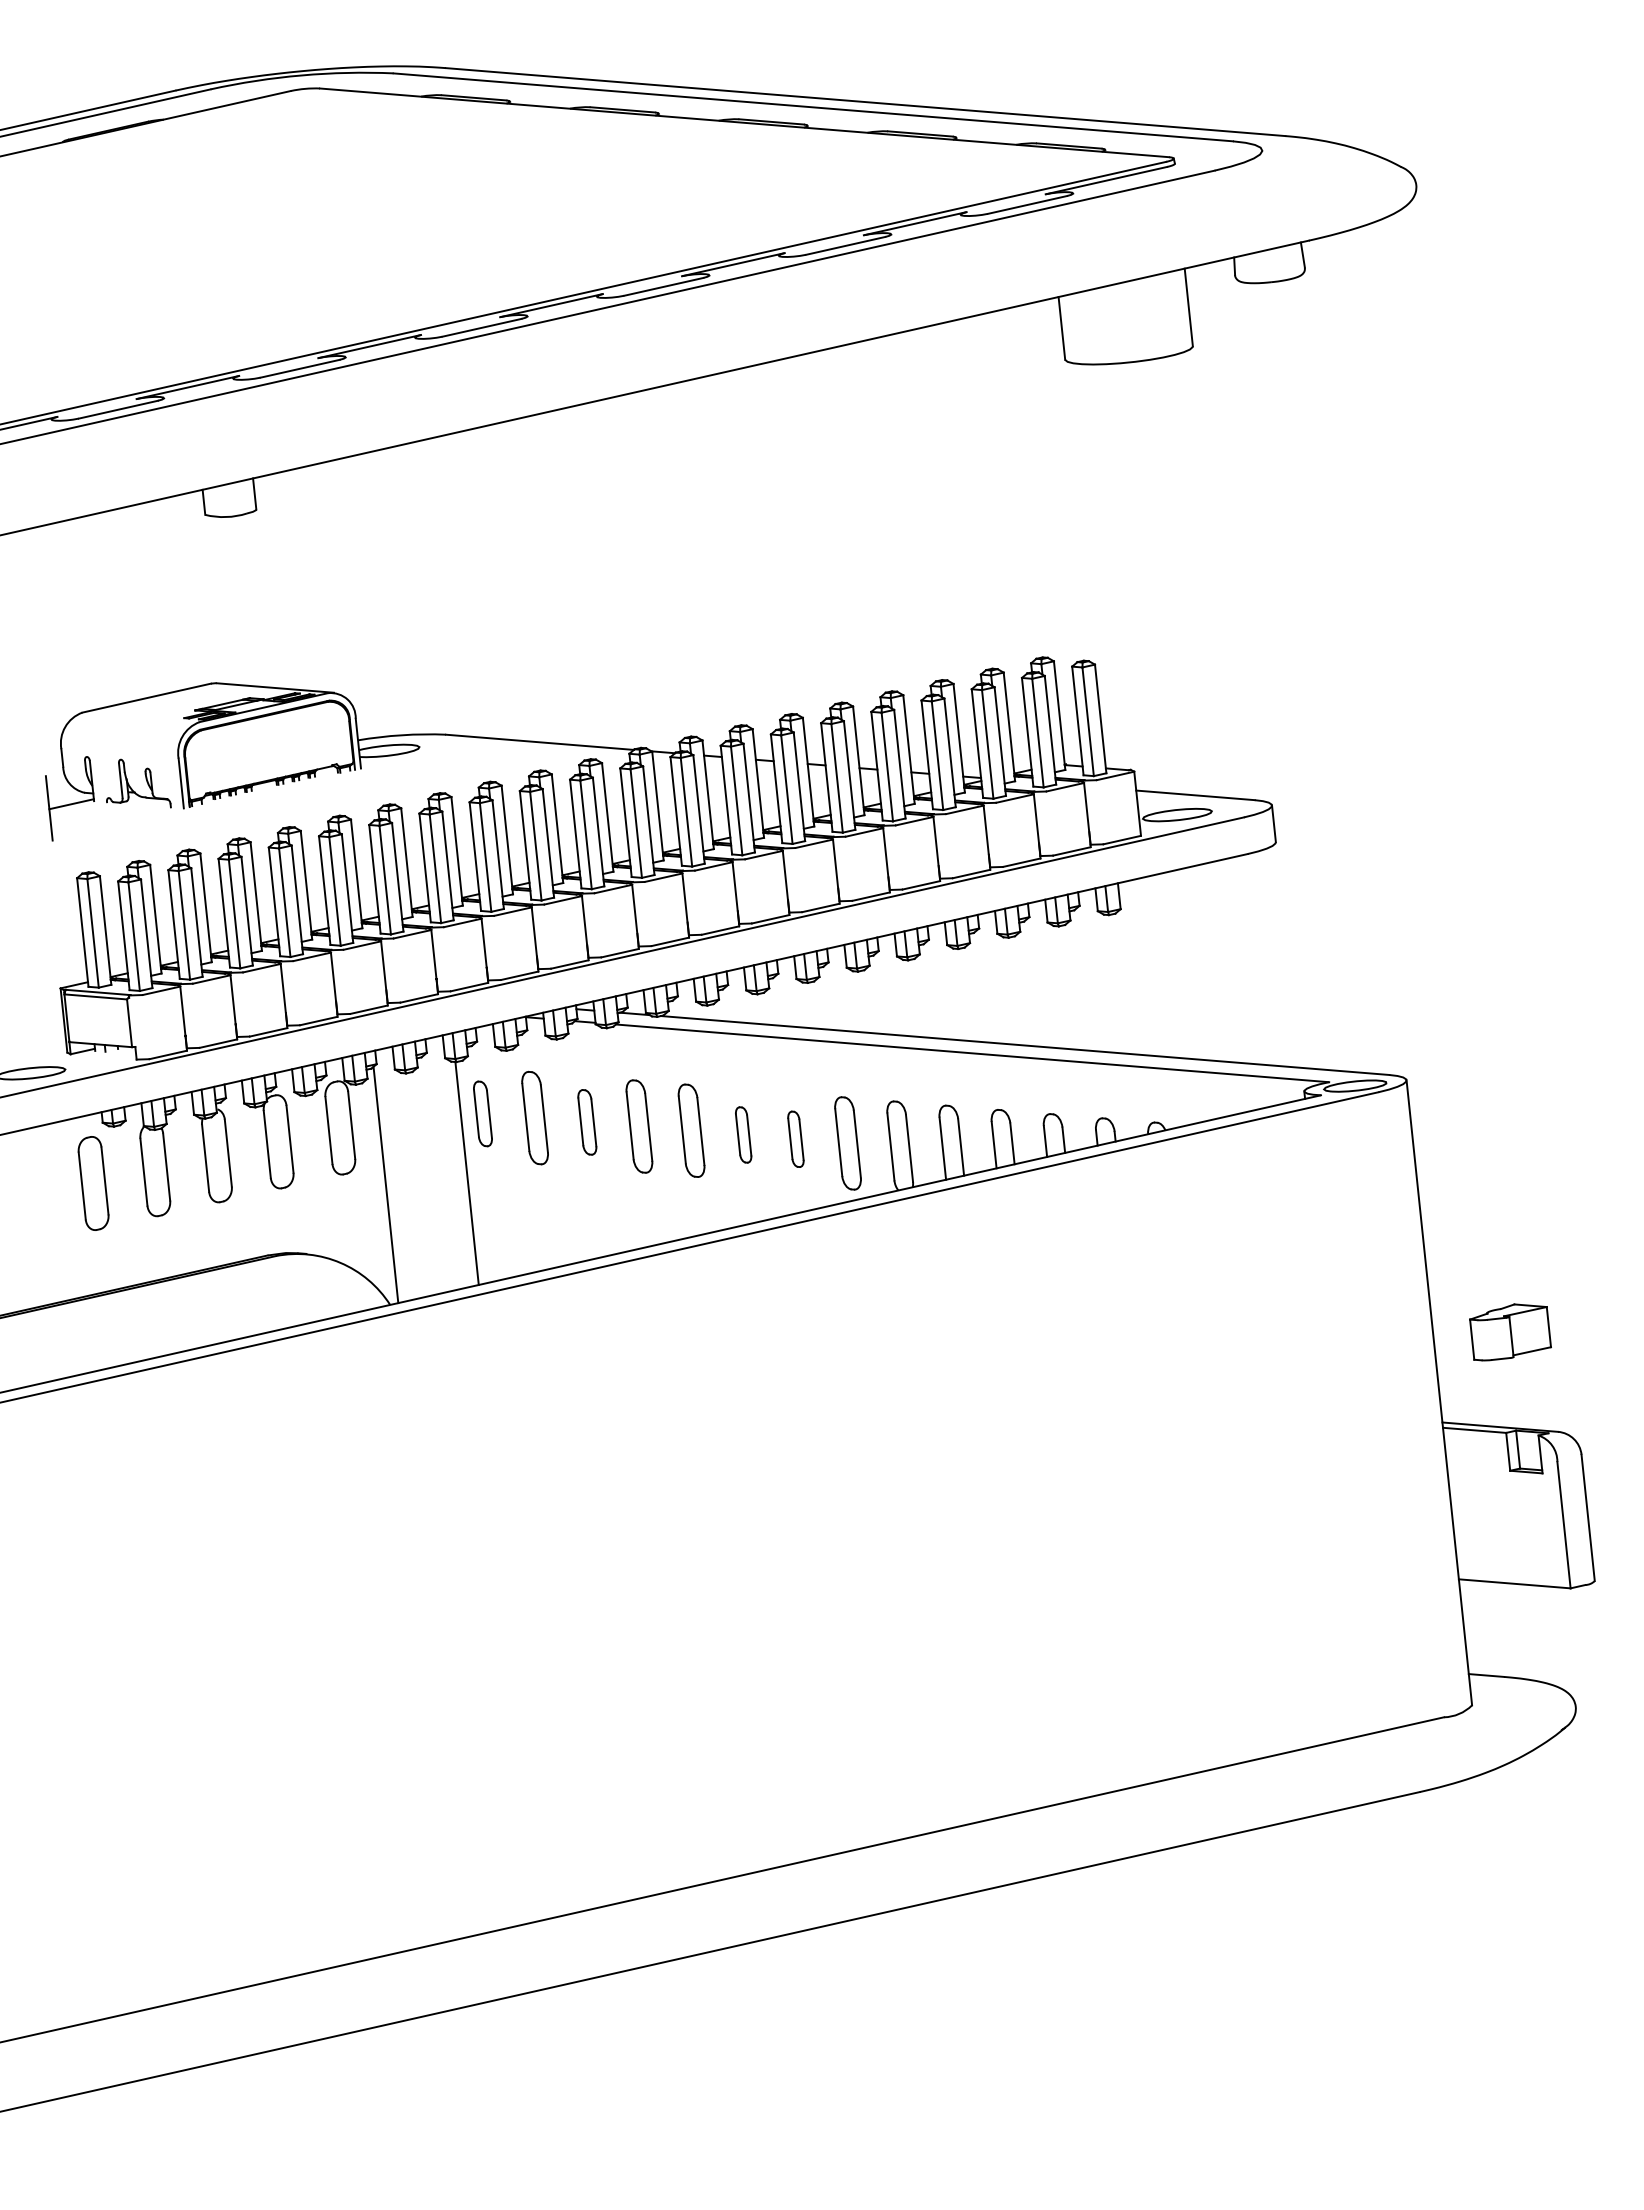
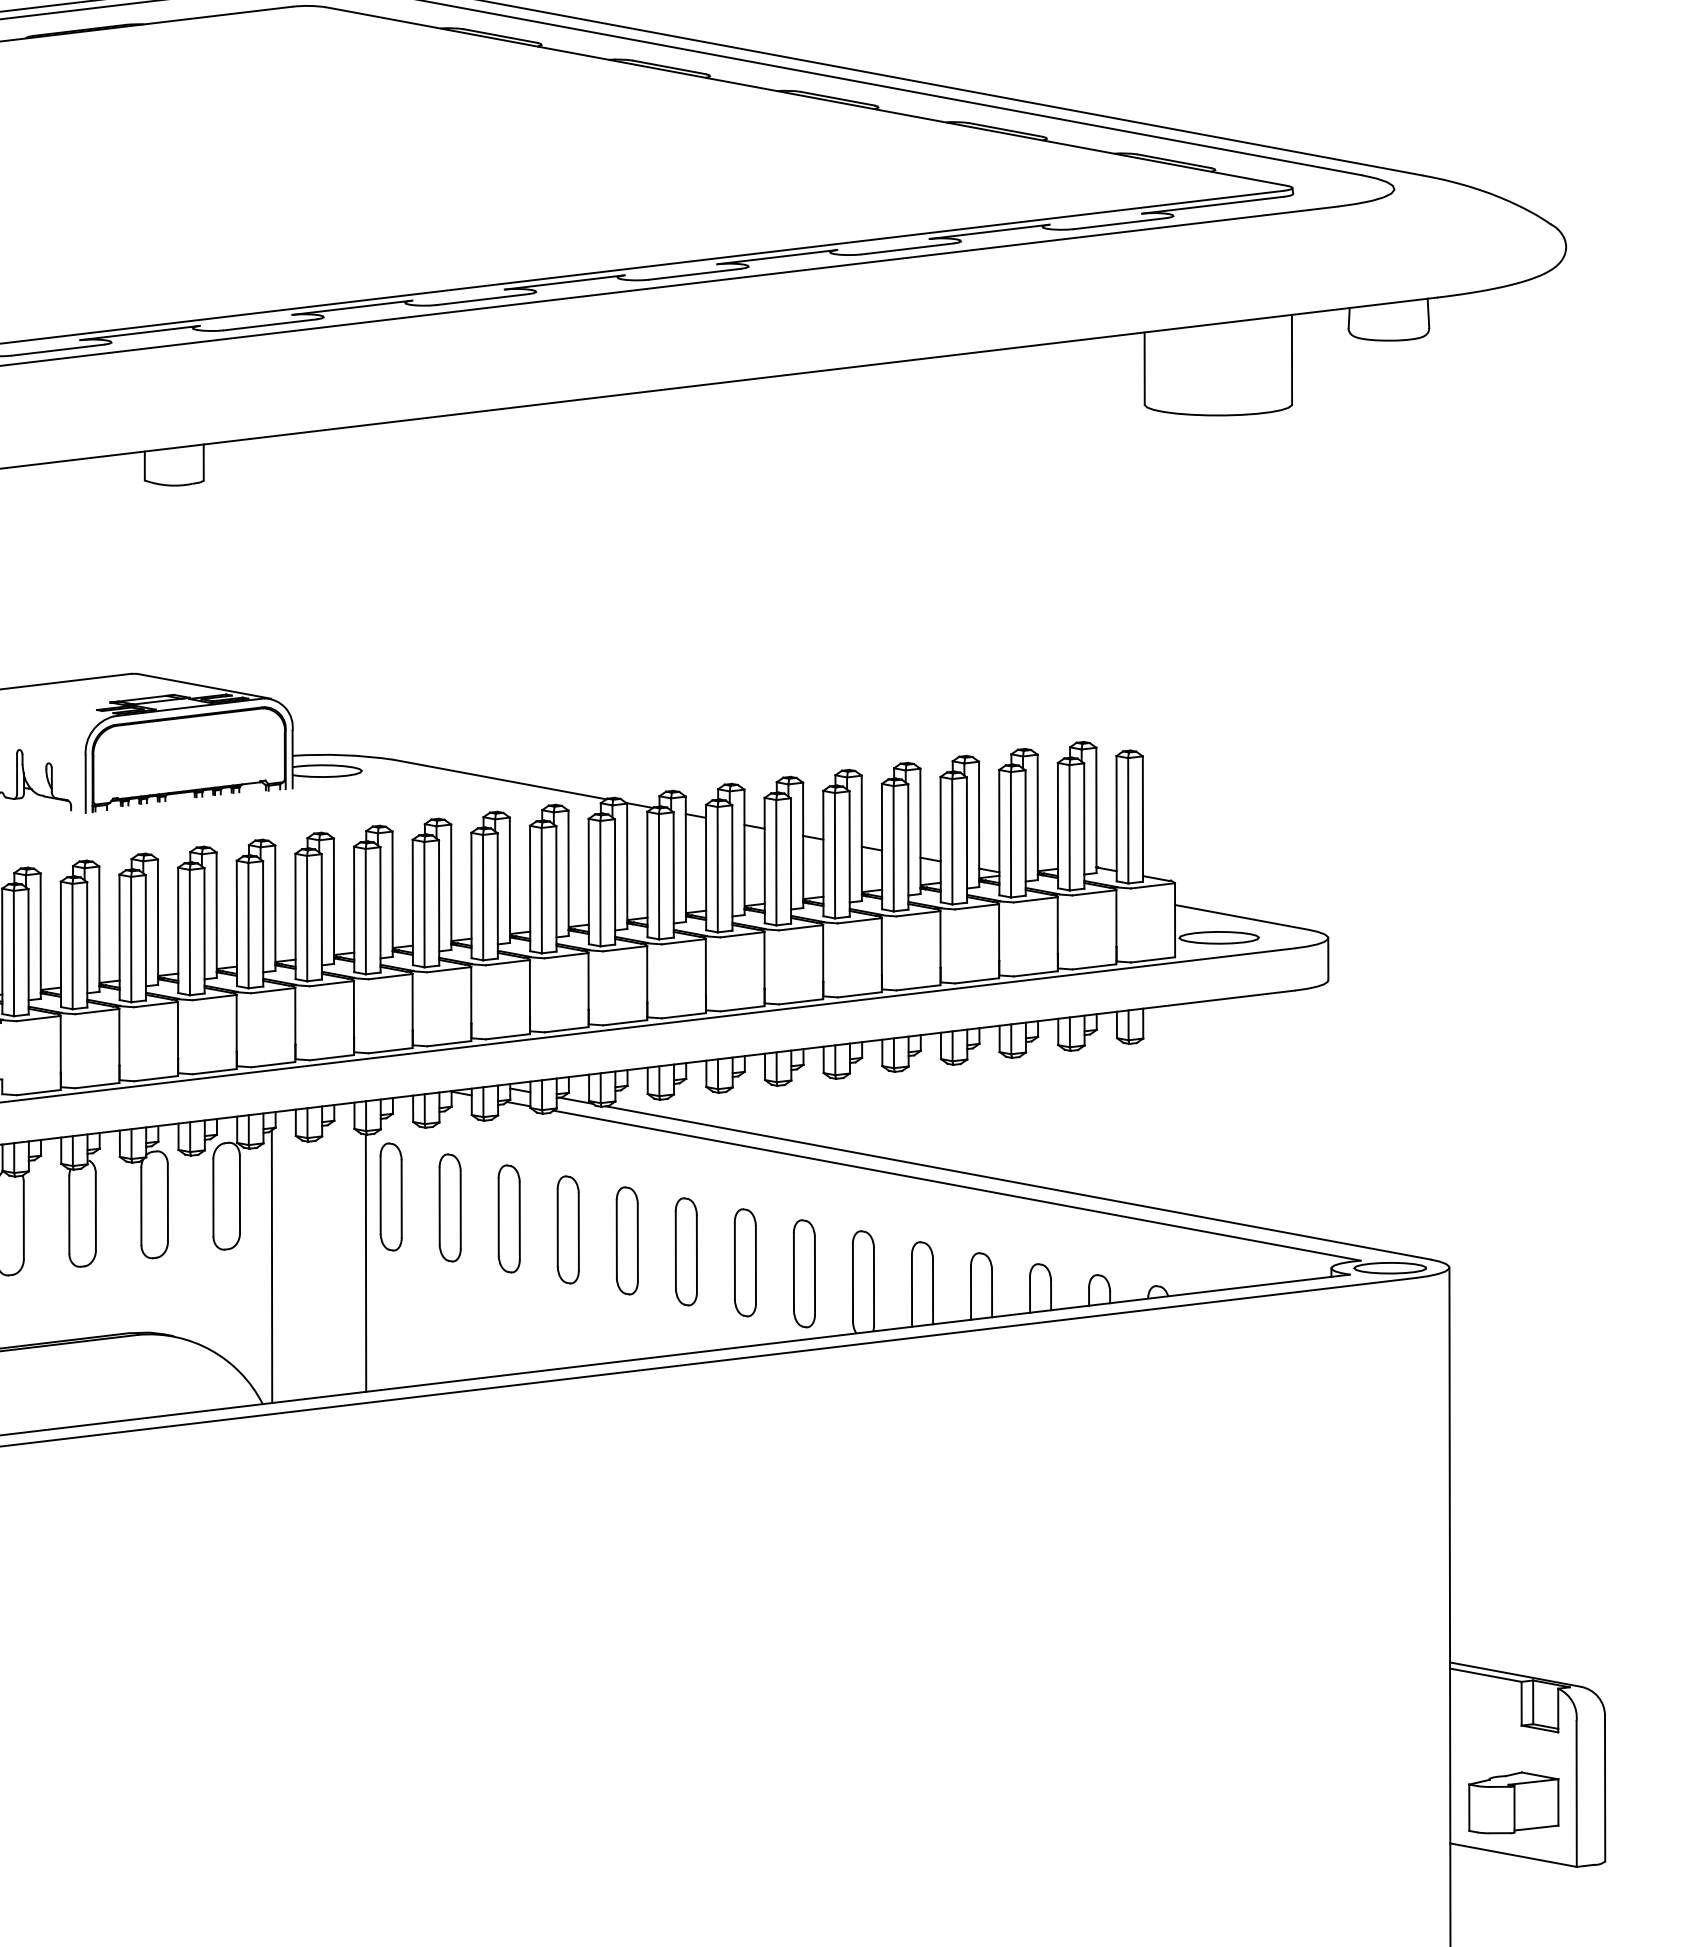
part: (482, 1113) -> (390, 1196), size x1.43
part: (587, 1122) -> (509, 1219), size x1.43
part: (743, 1134) -> (686, 1251), size x1.67
part: (795, 1139) -> (744, 1263), size x1.67
part: (1510, 1332) -> (1513, 1804), moved

